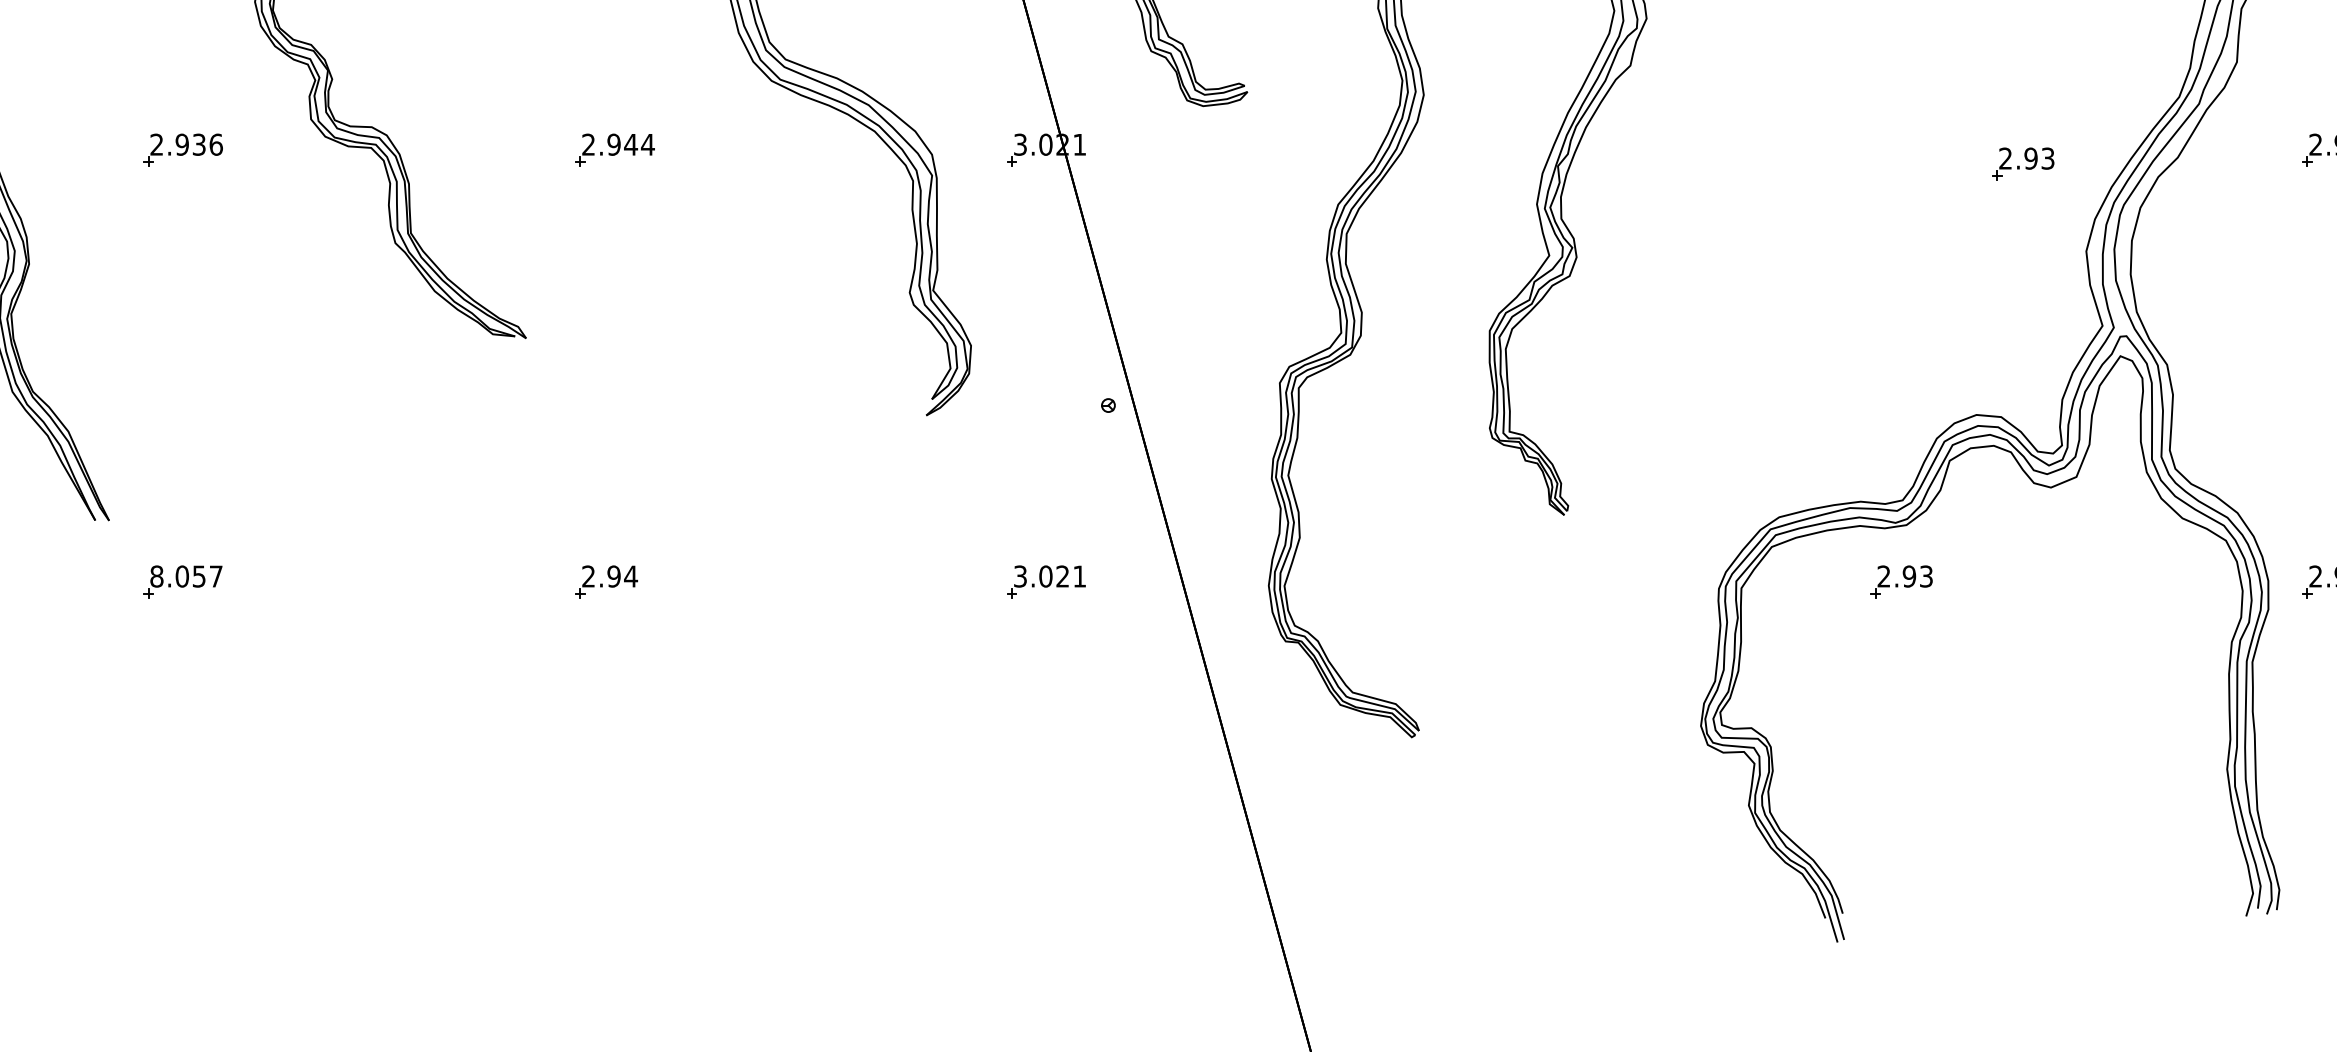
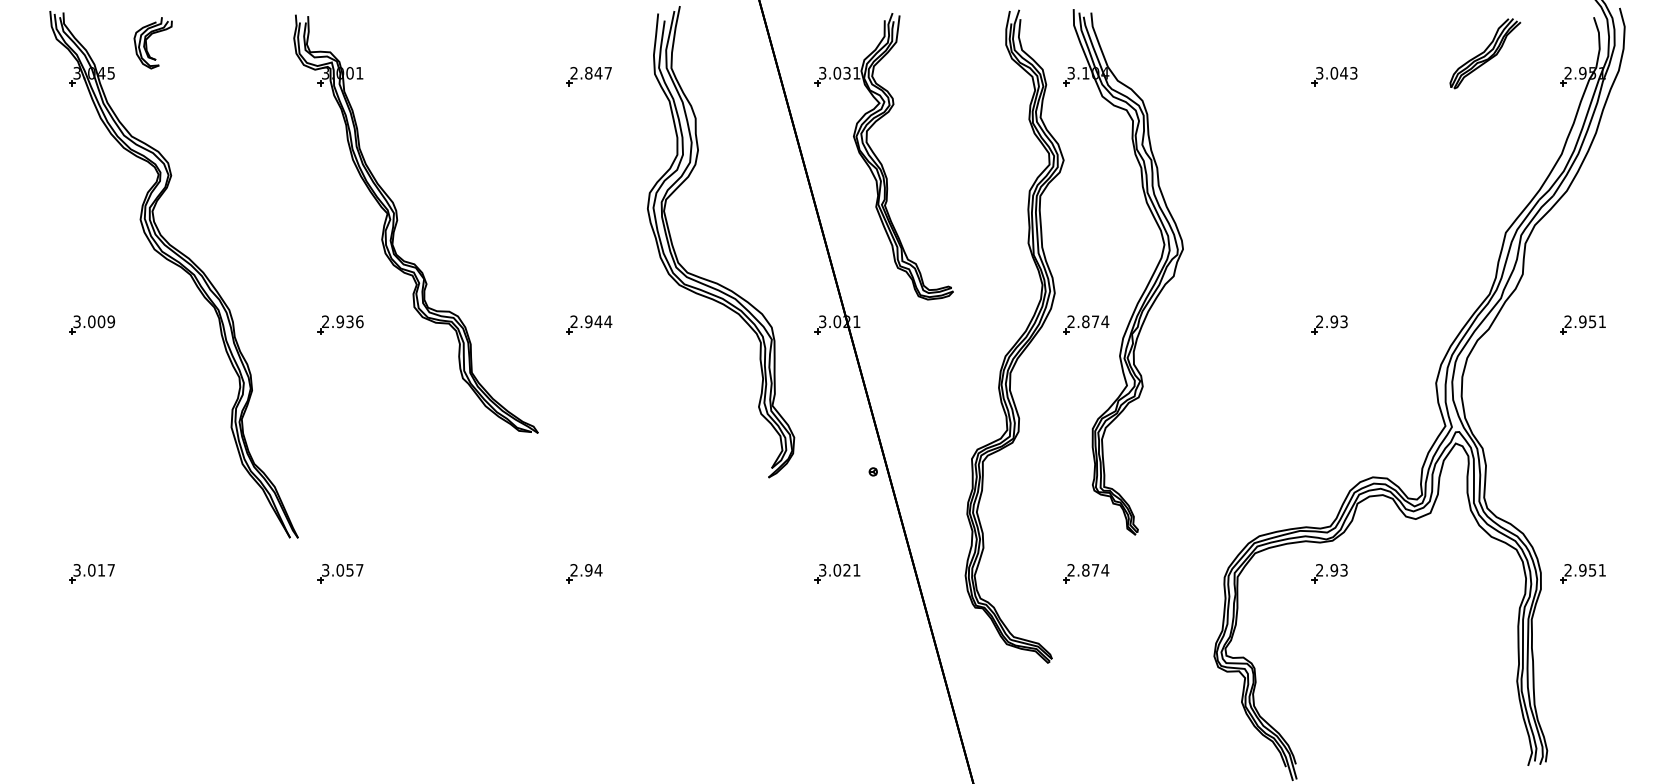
part: (1478, 149) -> (1086, 324), added
part: (2022, 163) -> (1329, 324), moved
text: (156, 576) -> (325, 570), 8.057 -> 3.057
part: (1478, 582) -> (1086, 573), added

